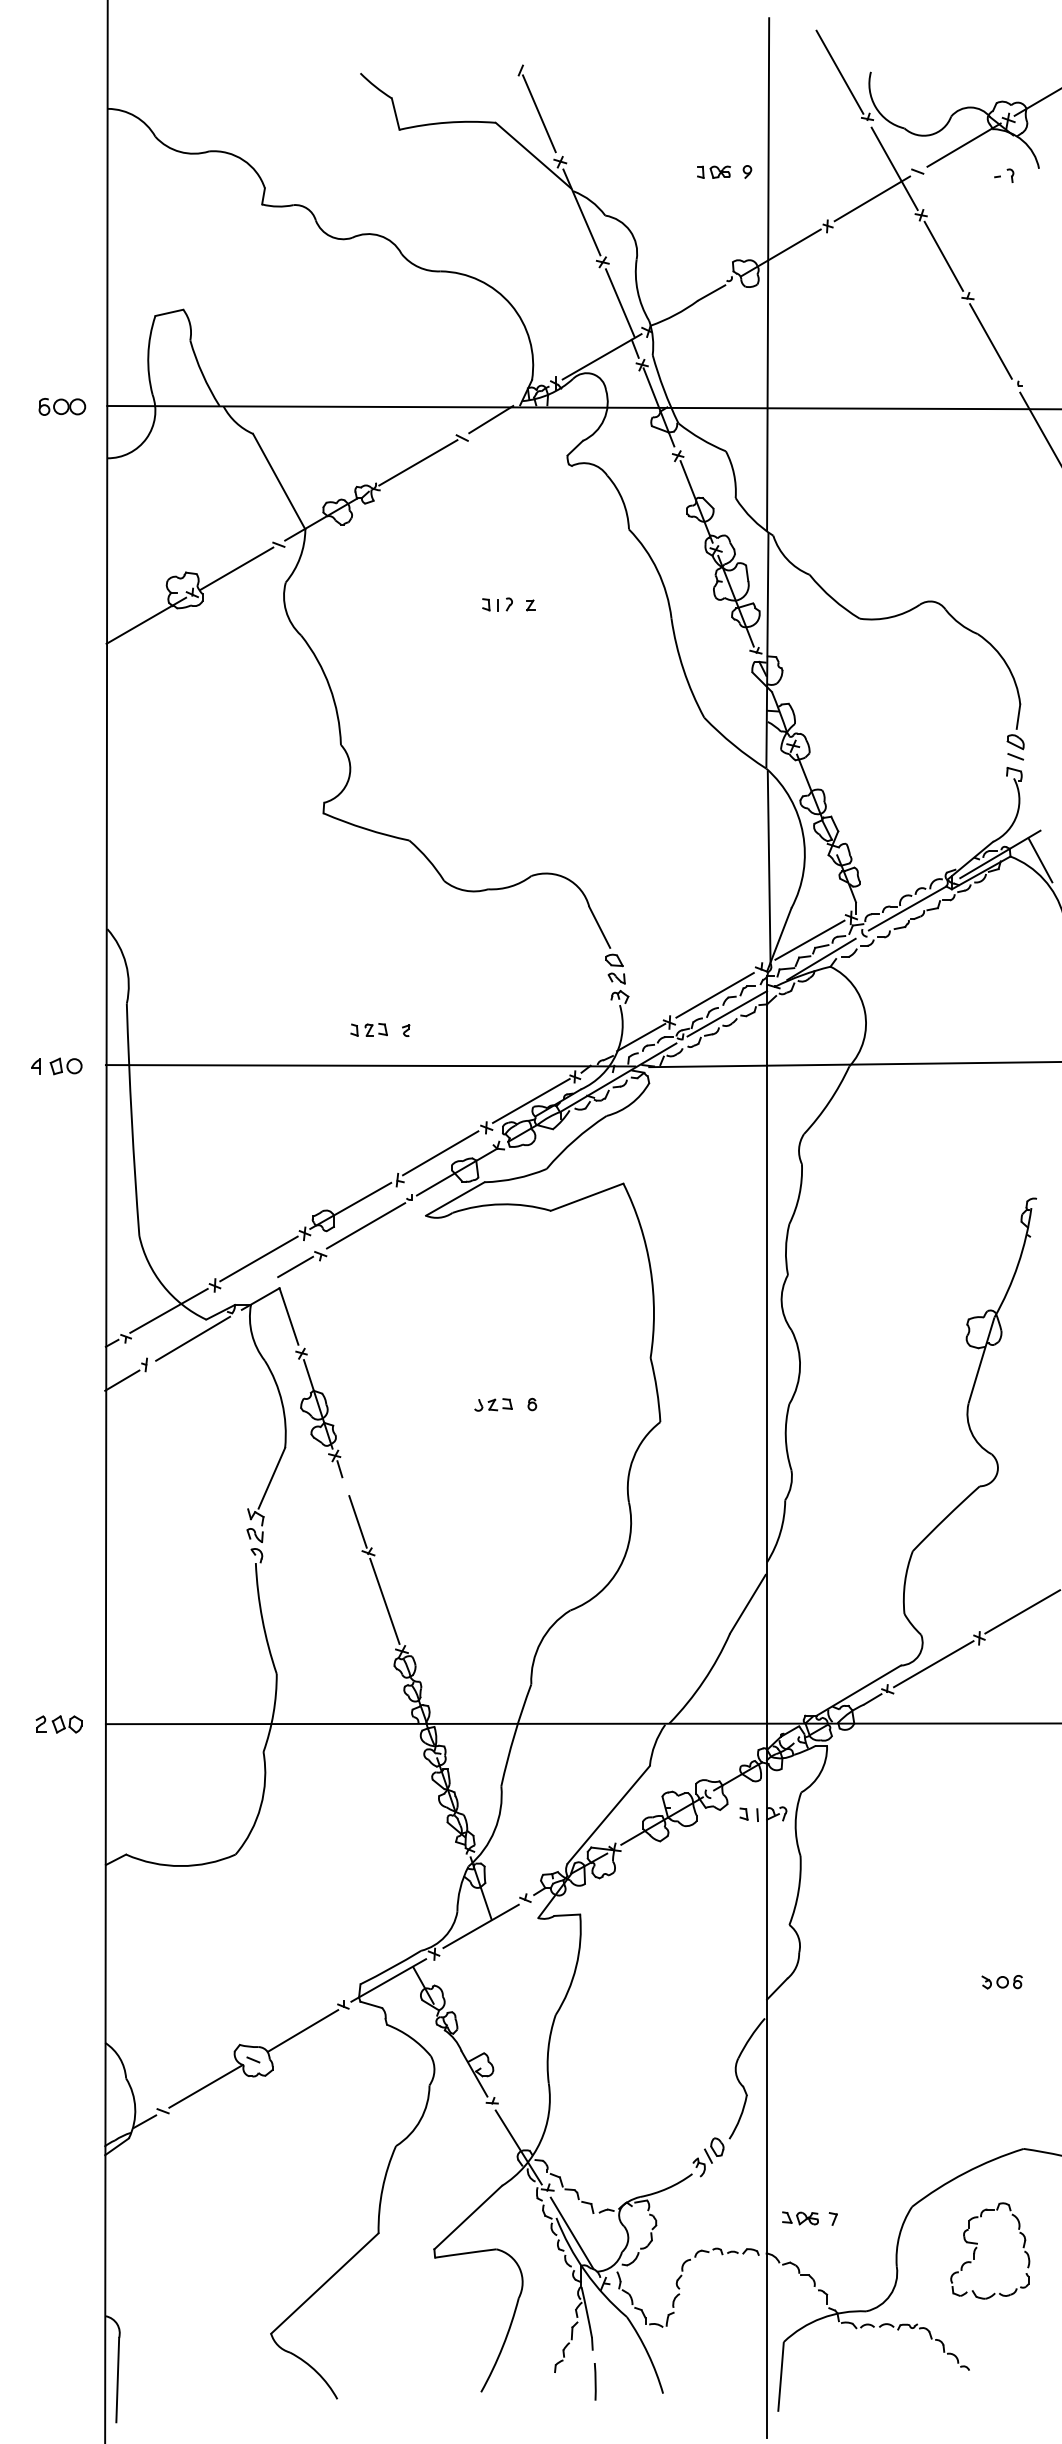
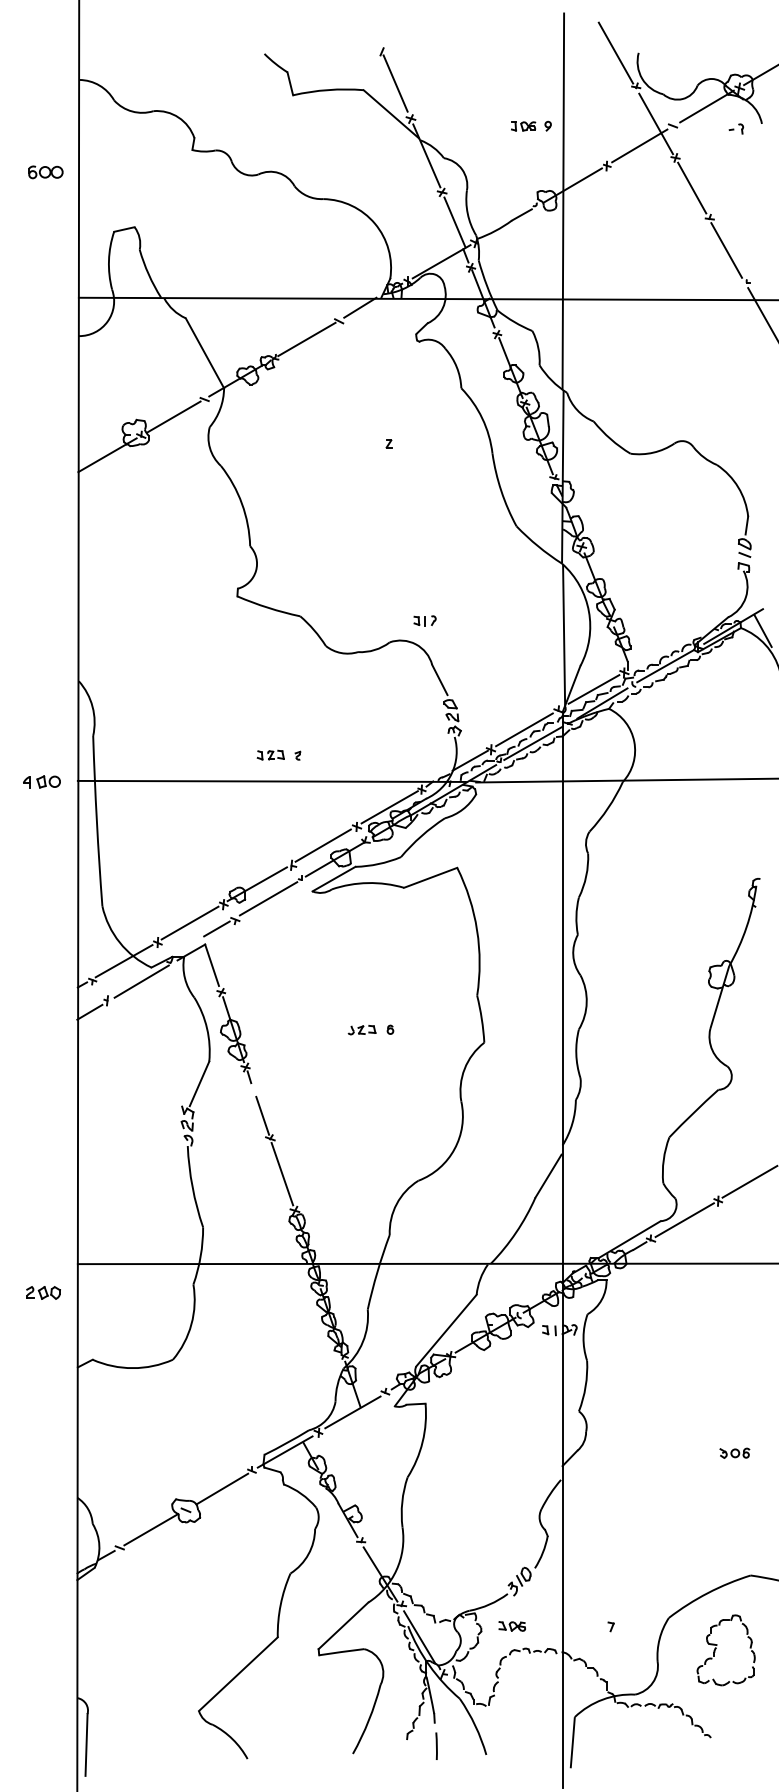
part: (62, 406) -> (46, 172), moved
part: (497, 604) -> (425, 620), moved
part: (58, 1724) -> (43, 1292), moved
part: (800, 2218) -> (512, 1626), moved

